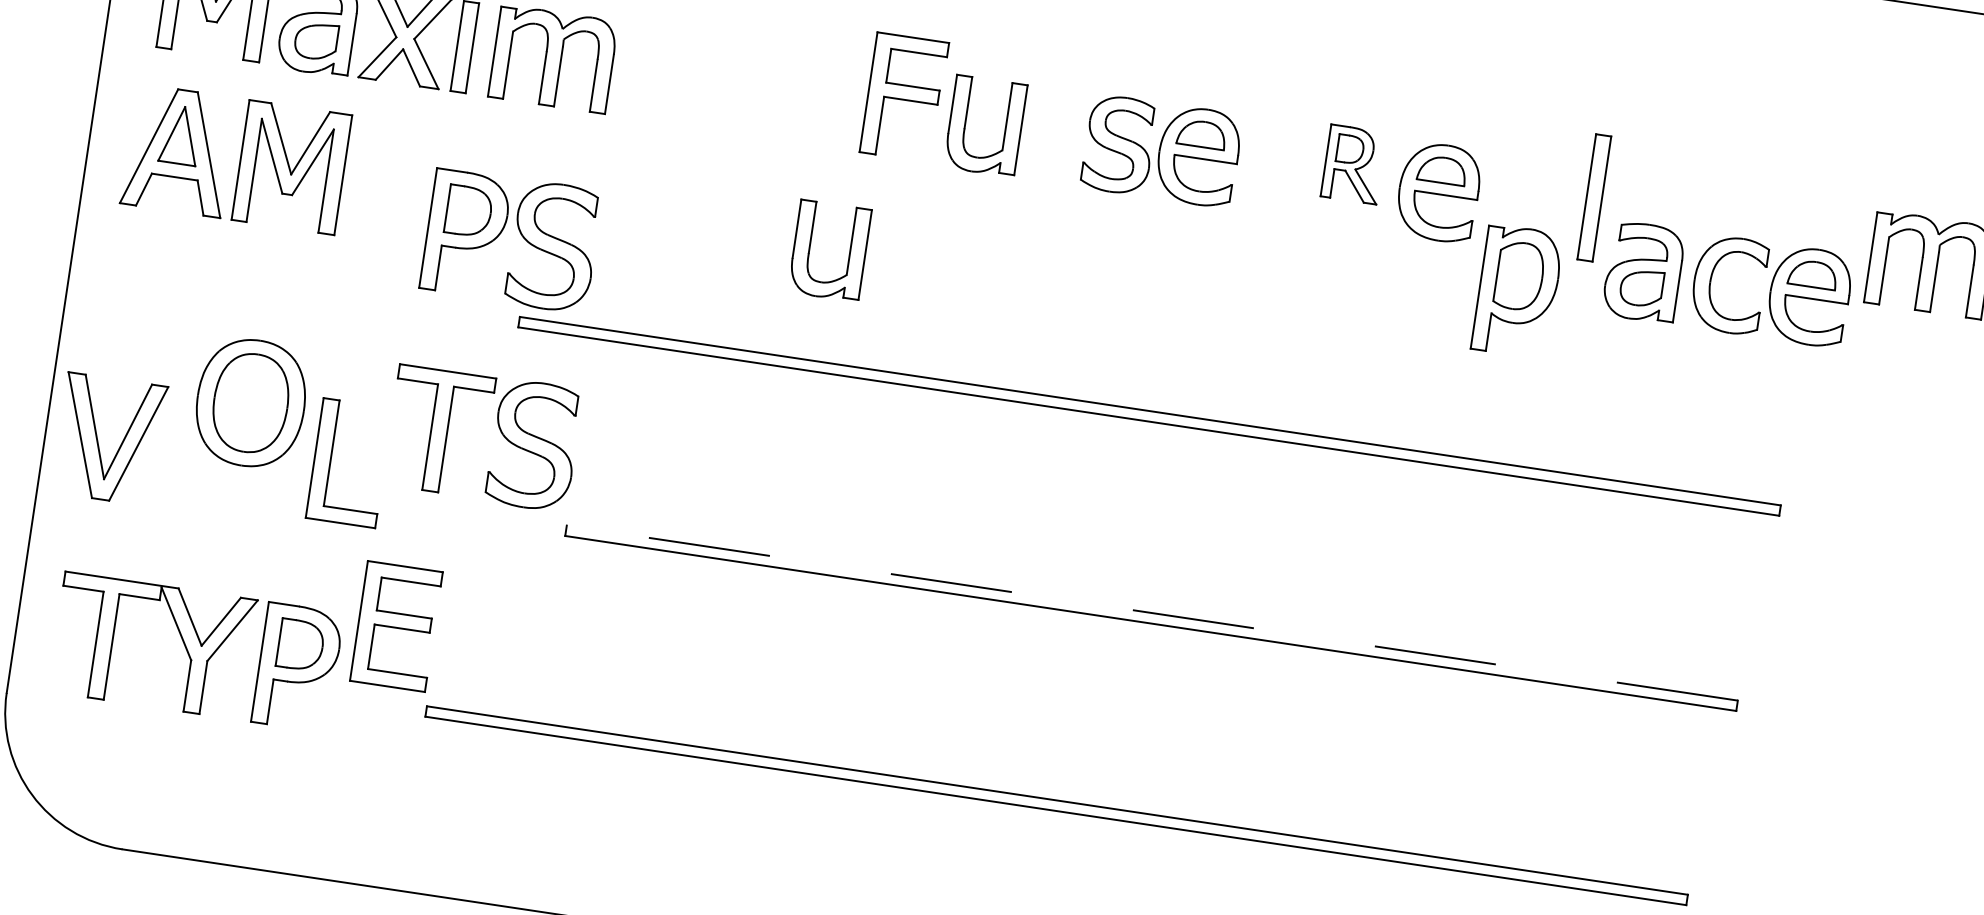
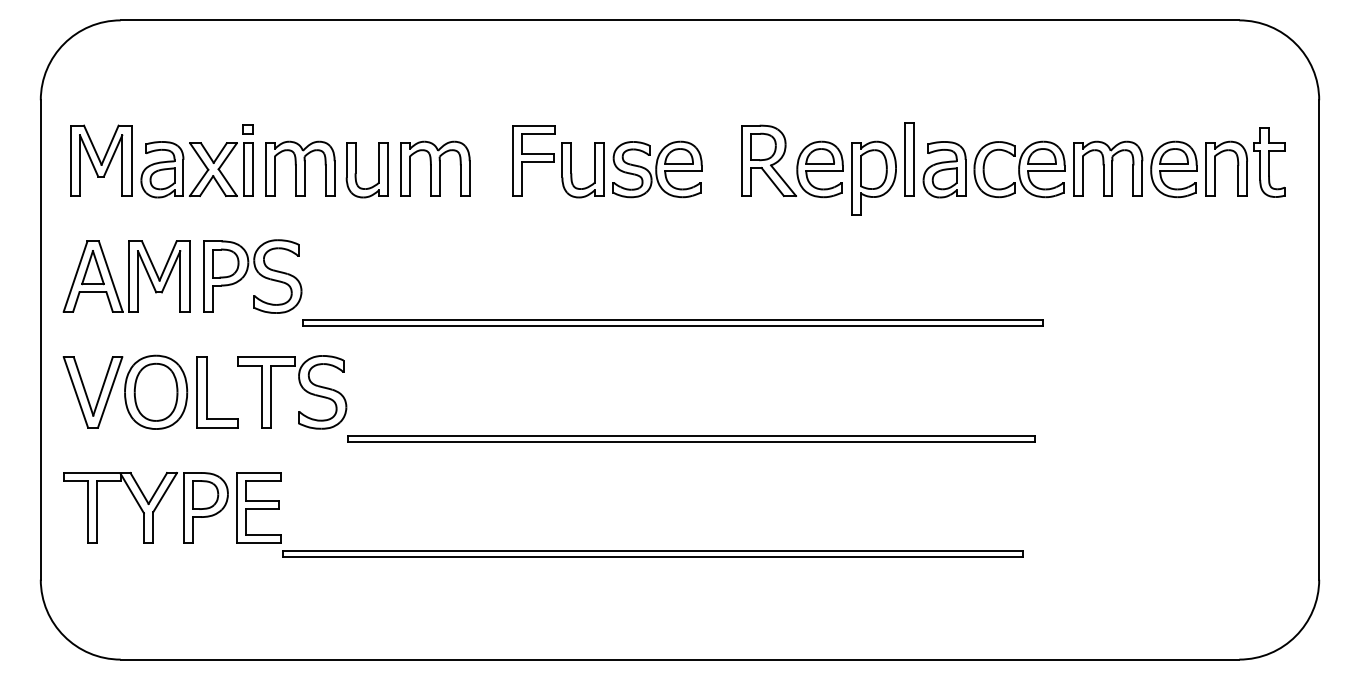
part: (783, 92) -> (435, 168), added
part: (945, 104) -> (558, 161), moved
part: (235, 159) -> (126, 276), moved
part: (1353, 164) -> (768, 160), size x1.67
part: (511, 240) -> (252, 276), moved
part: (811, 248) -> (356, 170), moved
part: (1711, 282) -> (984, 169), moved
part: (1517, 289) -> (873, 177), moved
part: (108, 439) -> (92, 392), moved
part: (331, 460) -> (207, 392), moved
line: (1151, 612) -> (691, 435), dashed -> solid
part: (195, 651) -> (145, 507), moved

